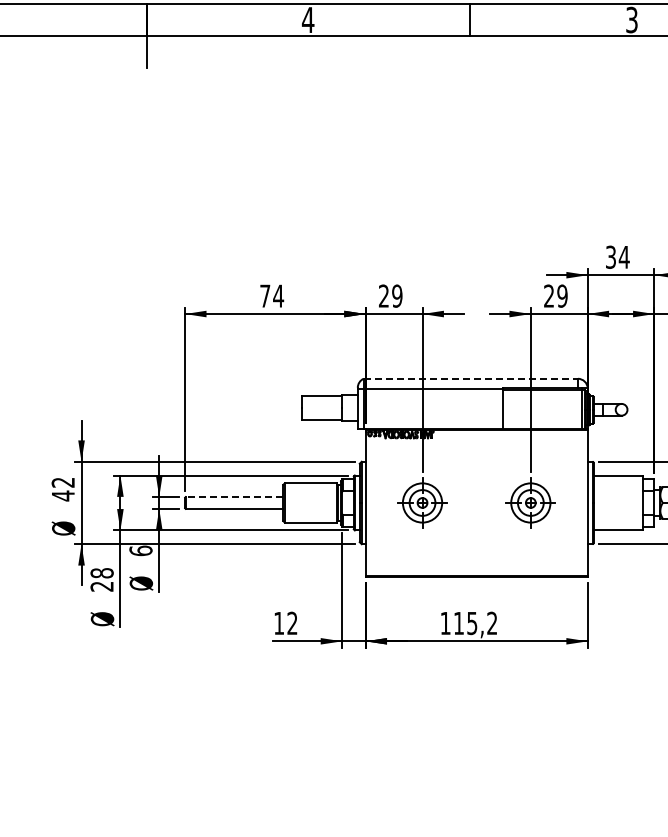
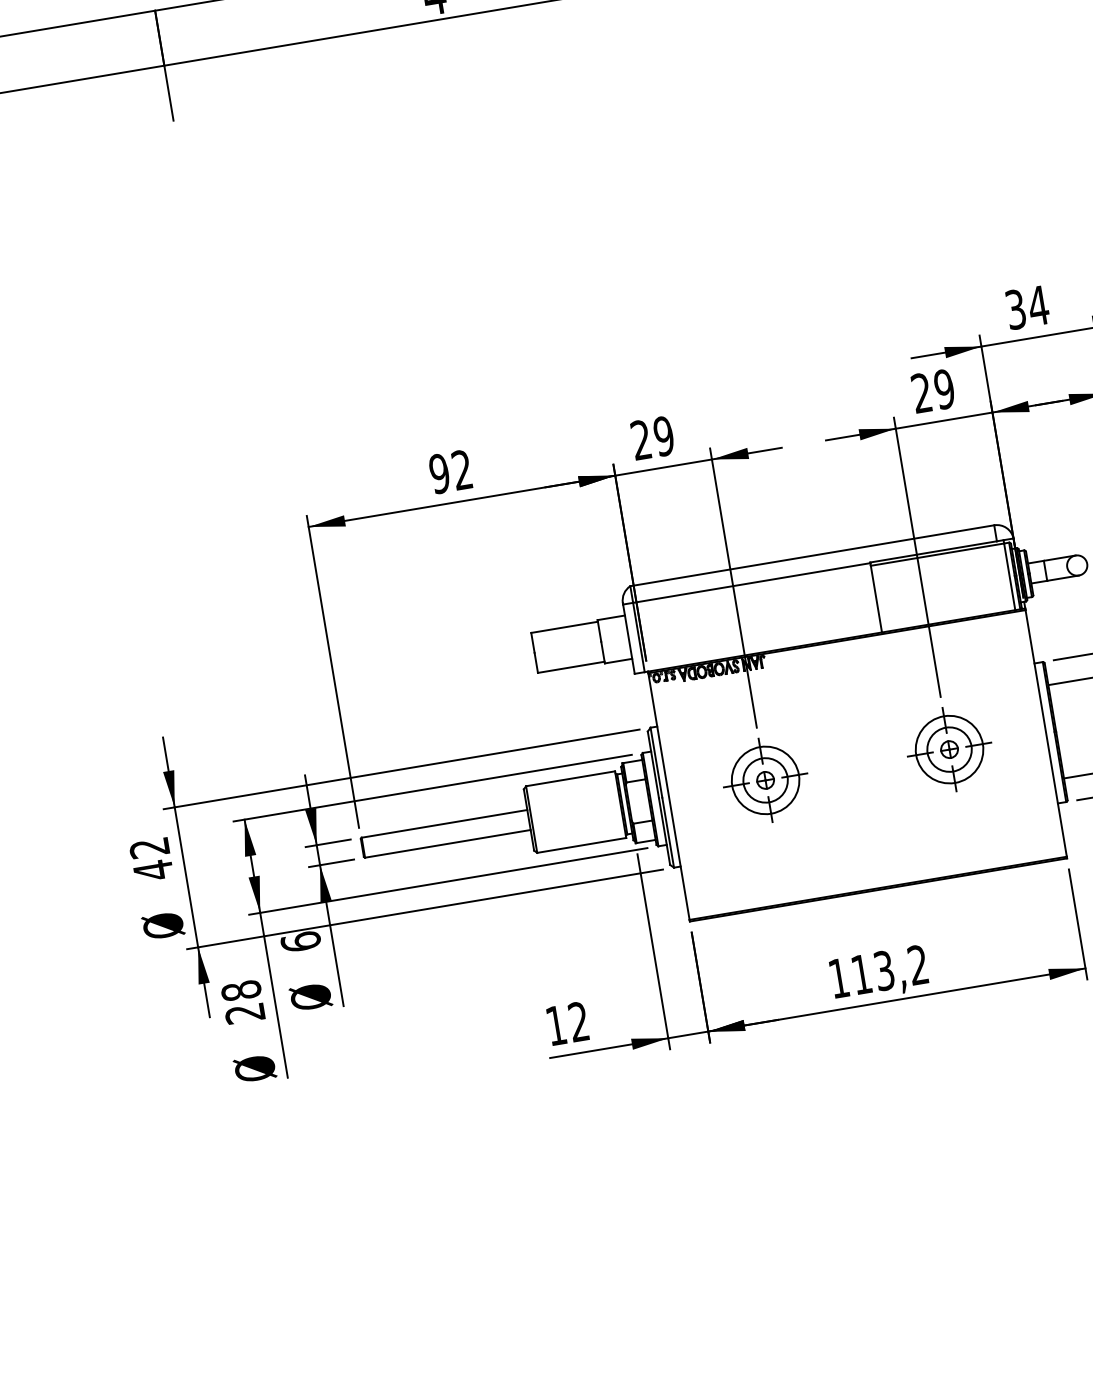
text: (272, 295) -> (451, 470), 74 -> 92
line: (471, 378) -> (813, 555), dashed -> solid
line: (234, 497) -> (444, 824), dashed -> solid
text: (472, 622) -> (884, 969), 115,2 -> 113,2

